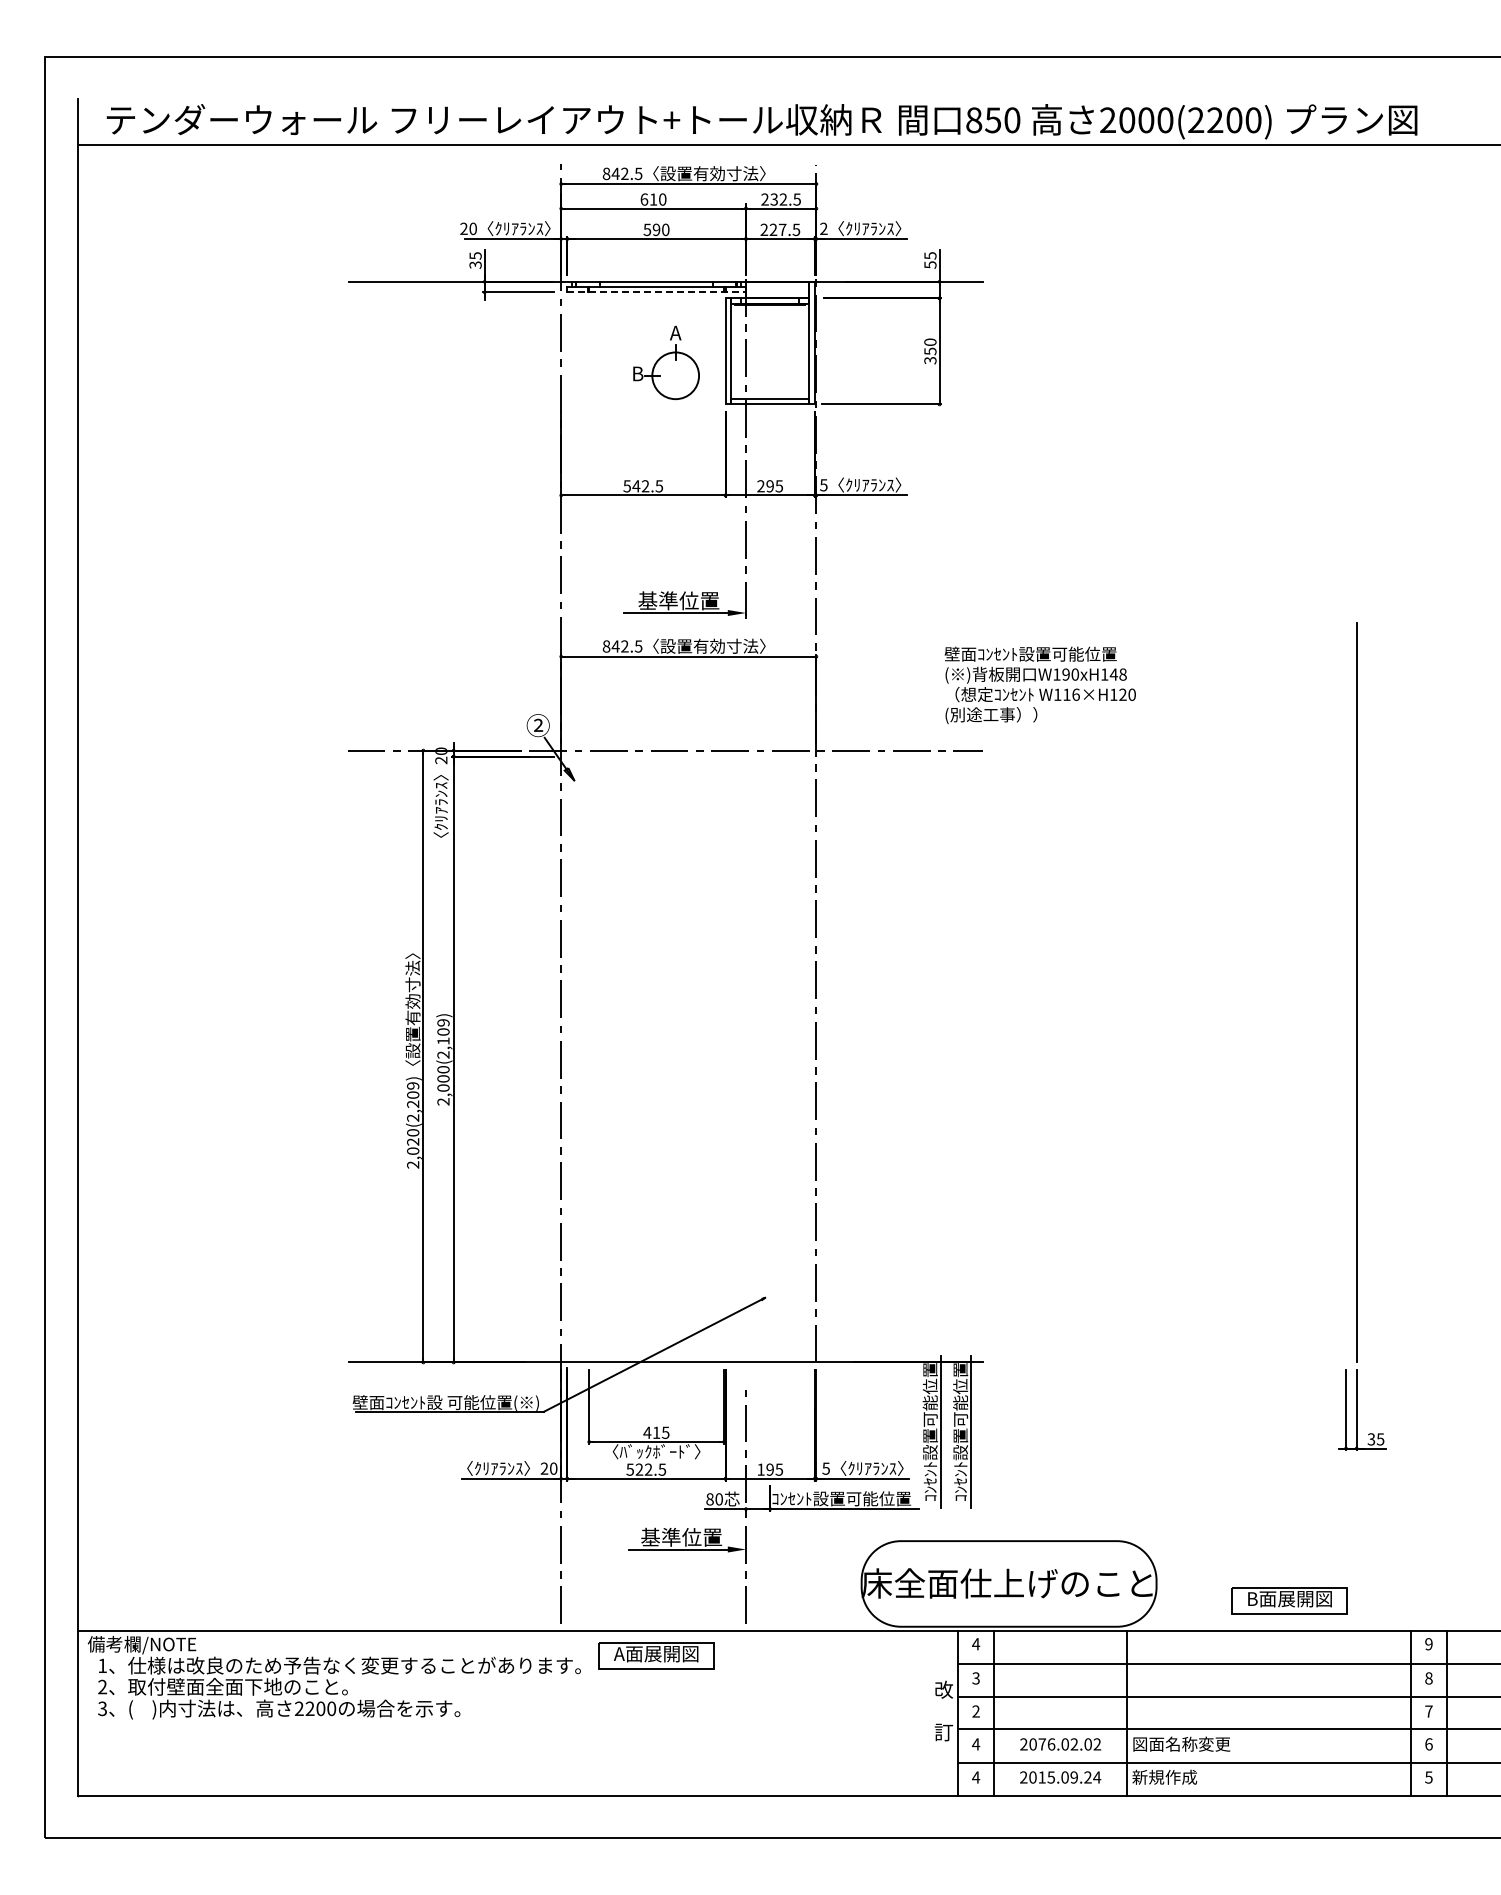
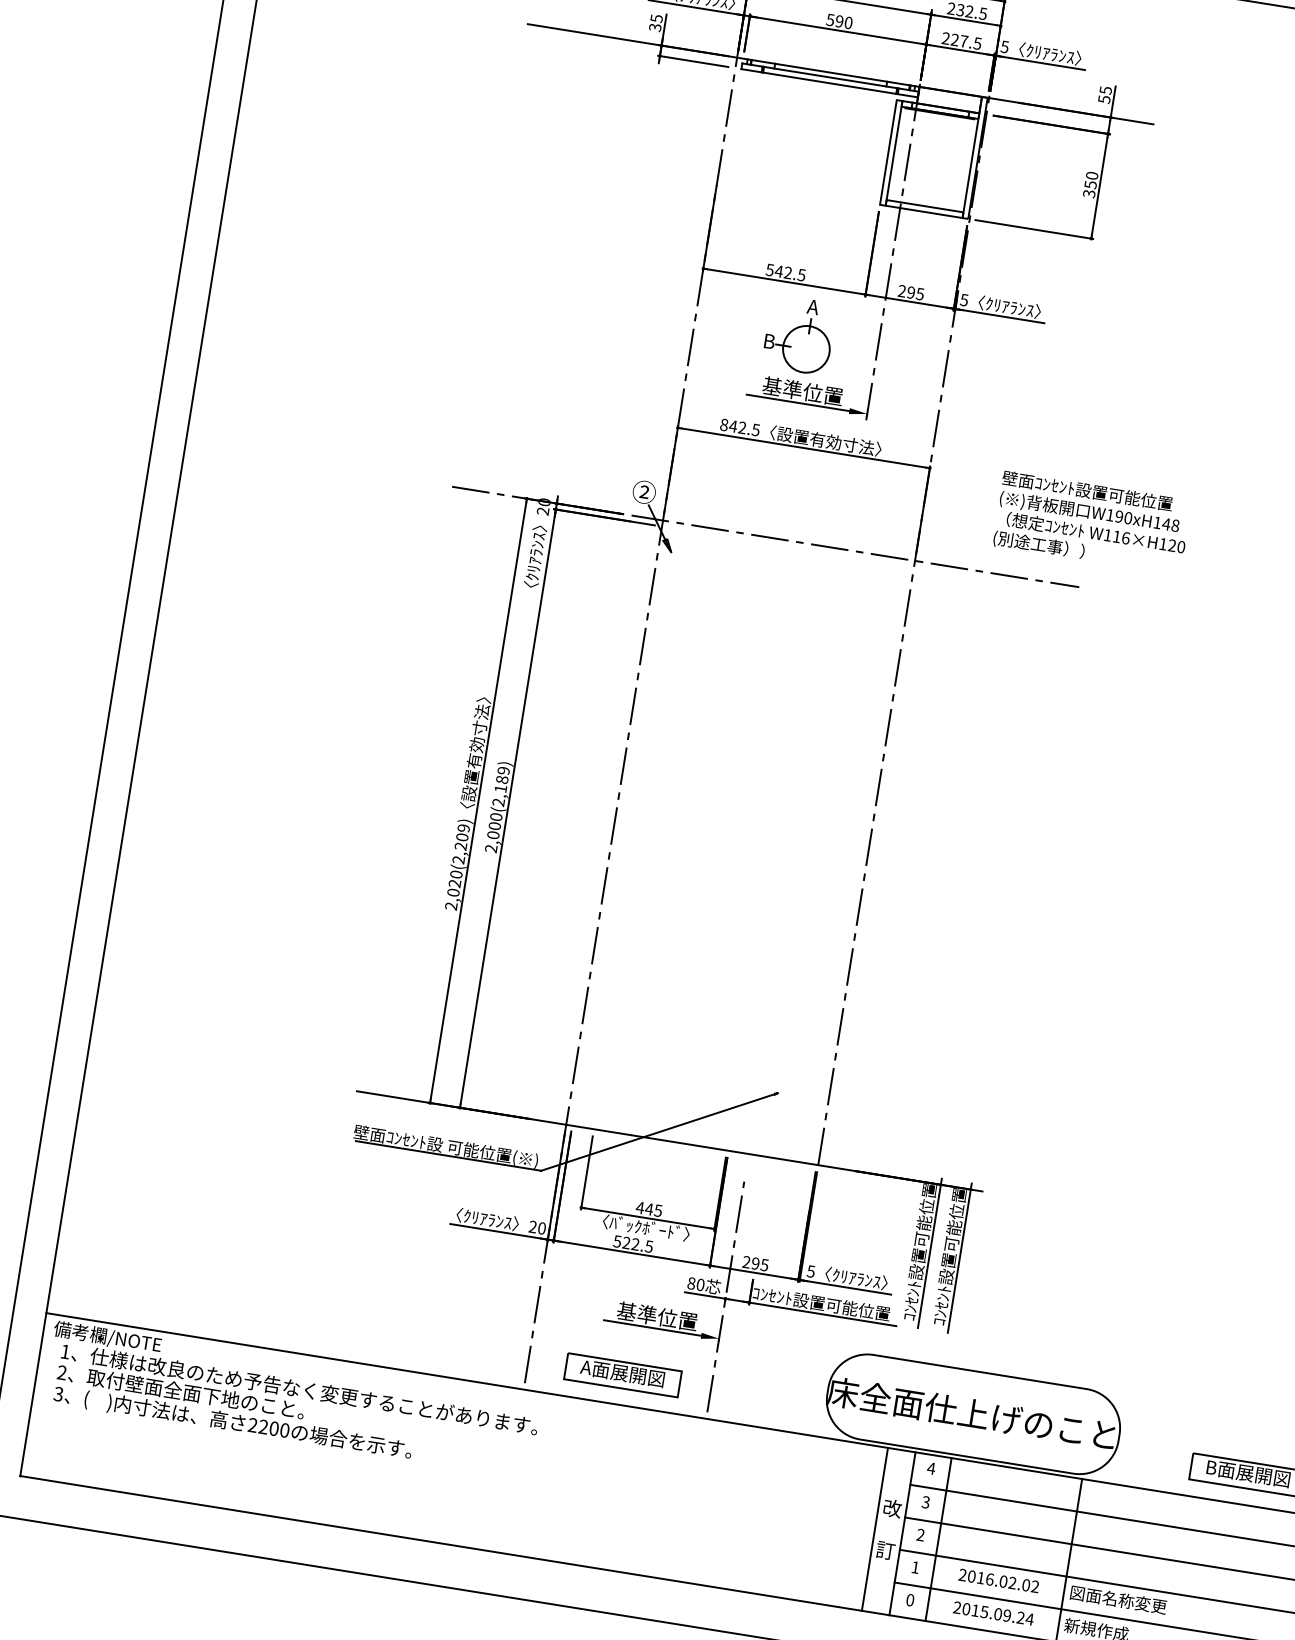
text: (823, 228) -> (1004, 46), 2 -> 5
line: (657, 292) -> (830, 83), dashed -> solid
part: (666, 362) -> (799, 334), moved
text: (1039, 684) -> (1091, 522), moved
text: (443, 1031) -> (502, 779), 2,000(2,109) -> 2,000(2,189)
text: (656, 1432) -> (649, 1208), 415 -> 445
text: (760, 1469) -> (746, 1261), 195 -> 295
part: (656, 1655) -> (622, 1374), moved
line: (930, 1712) -> (875, 1528), added
text: (976, 1744) -> (915, 1567), 4 -> 1
text: (1042, 1744) -> (981, 1578), 2076.02.02 -> 2016.02.02
text: (976, 1777) -> (910, 1600), 4 -> 0

